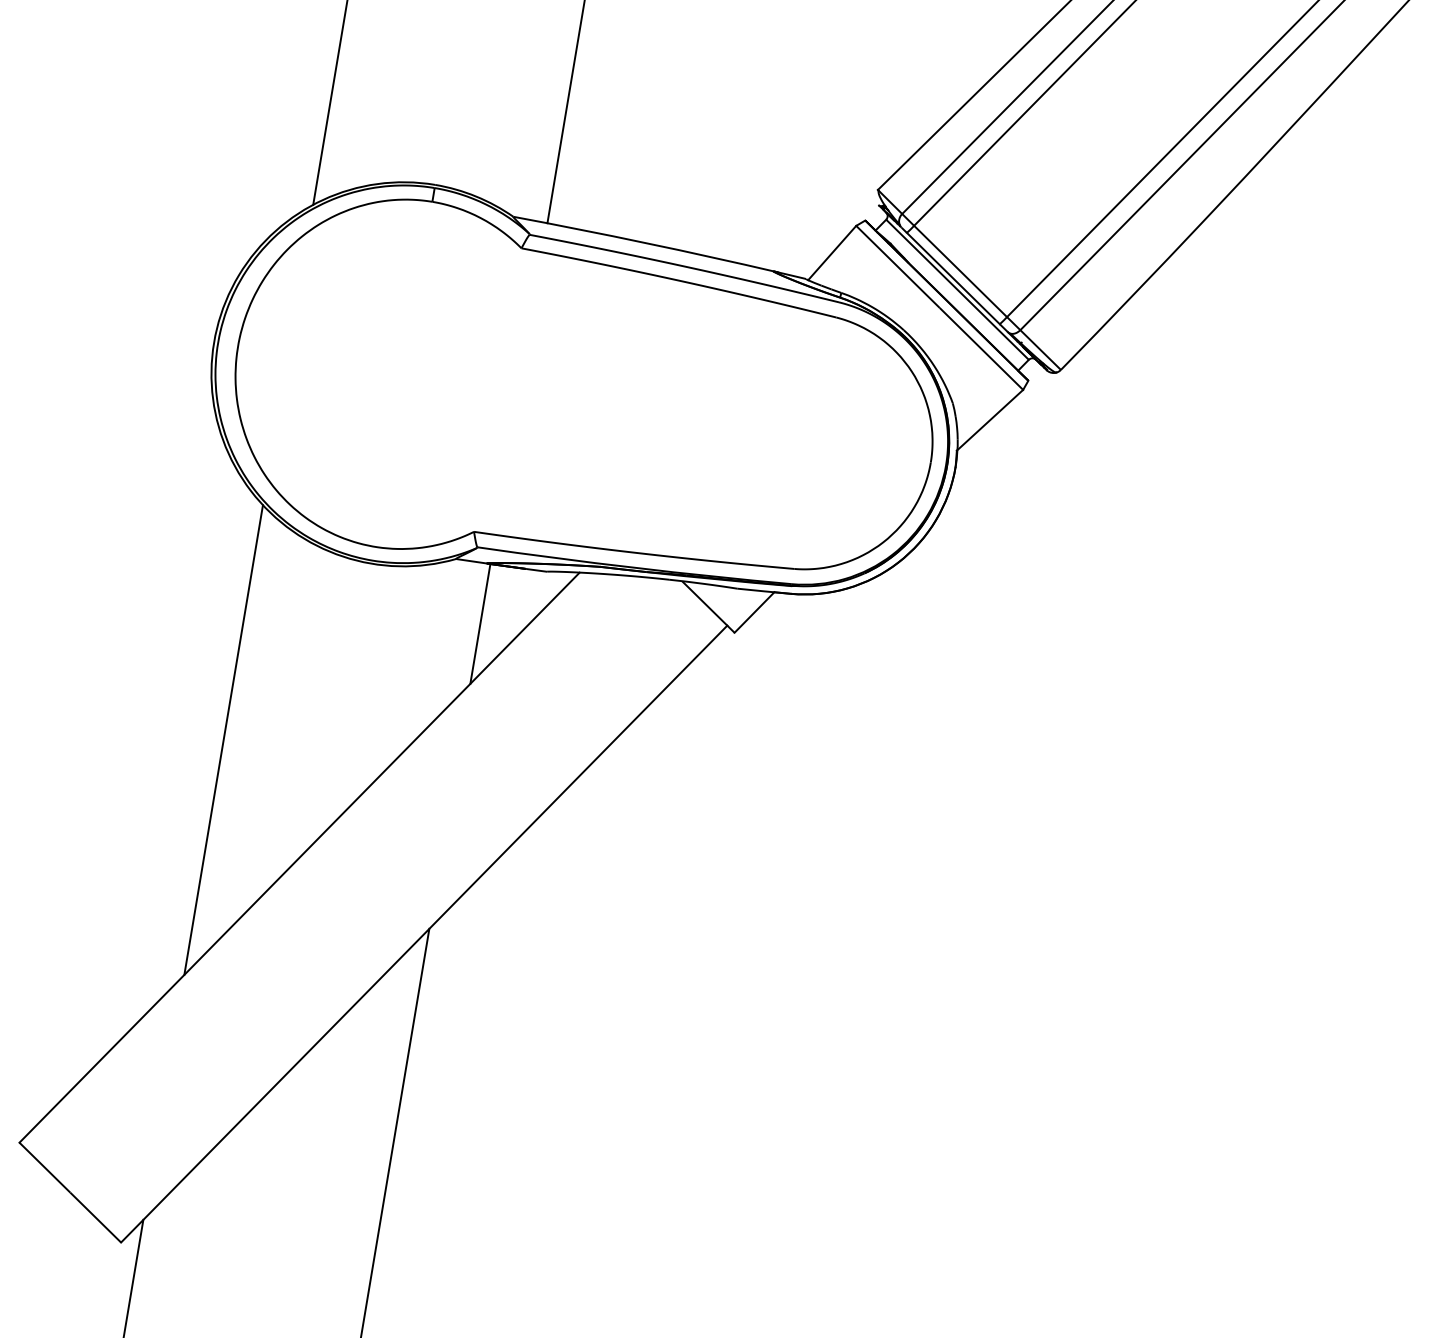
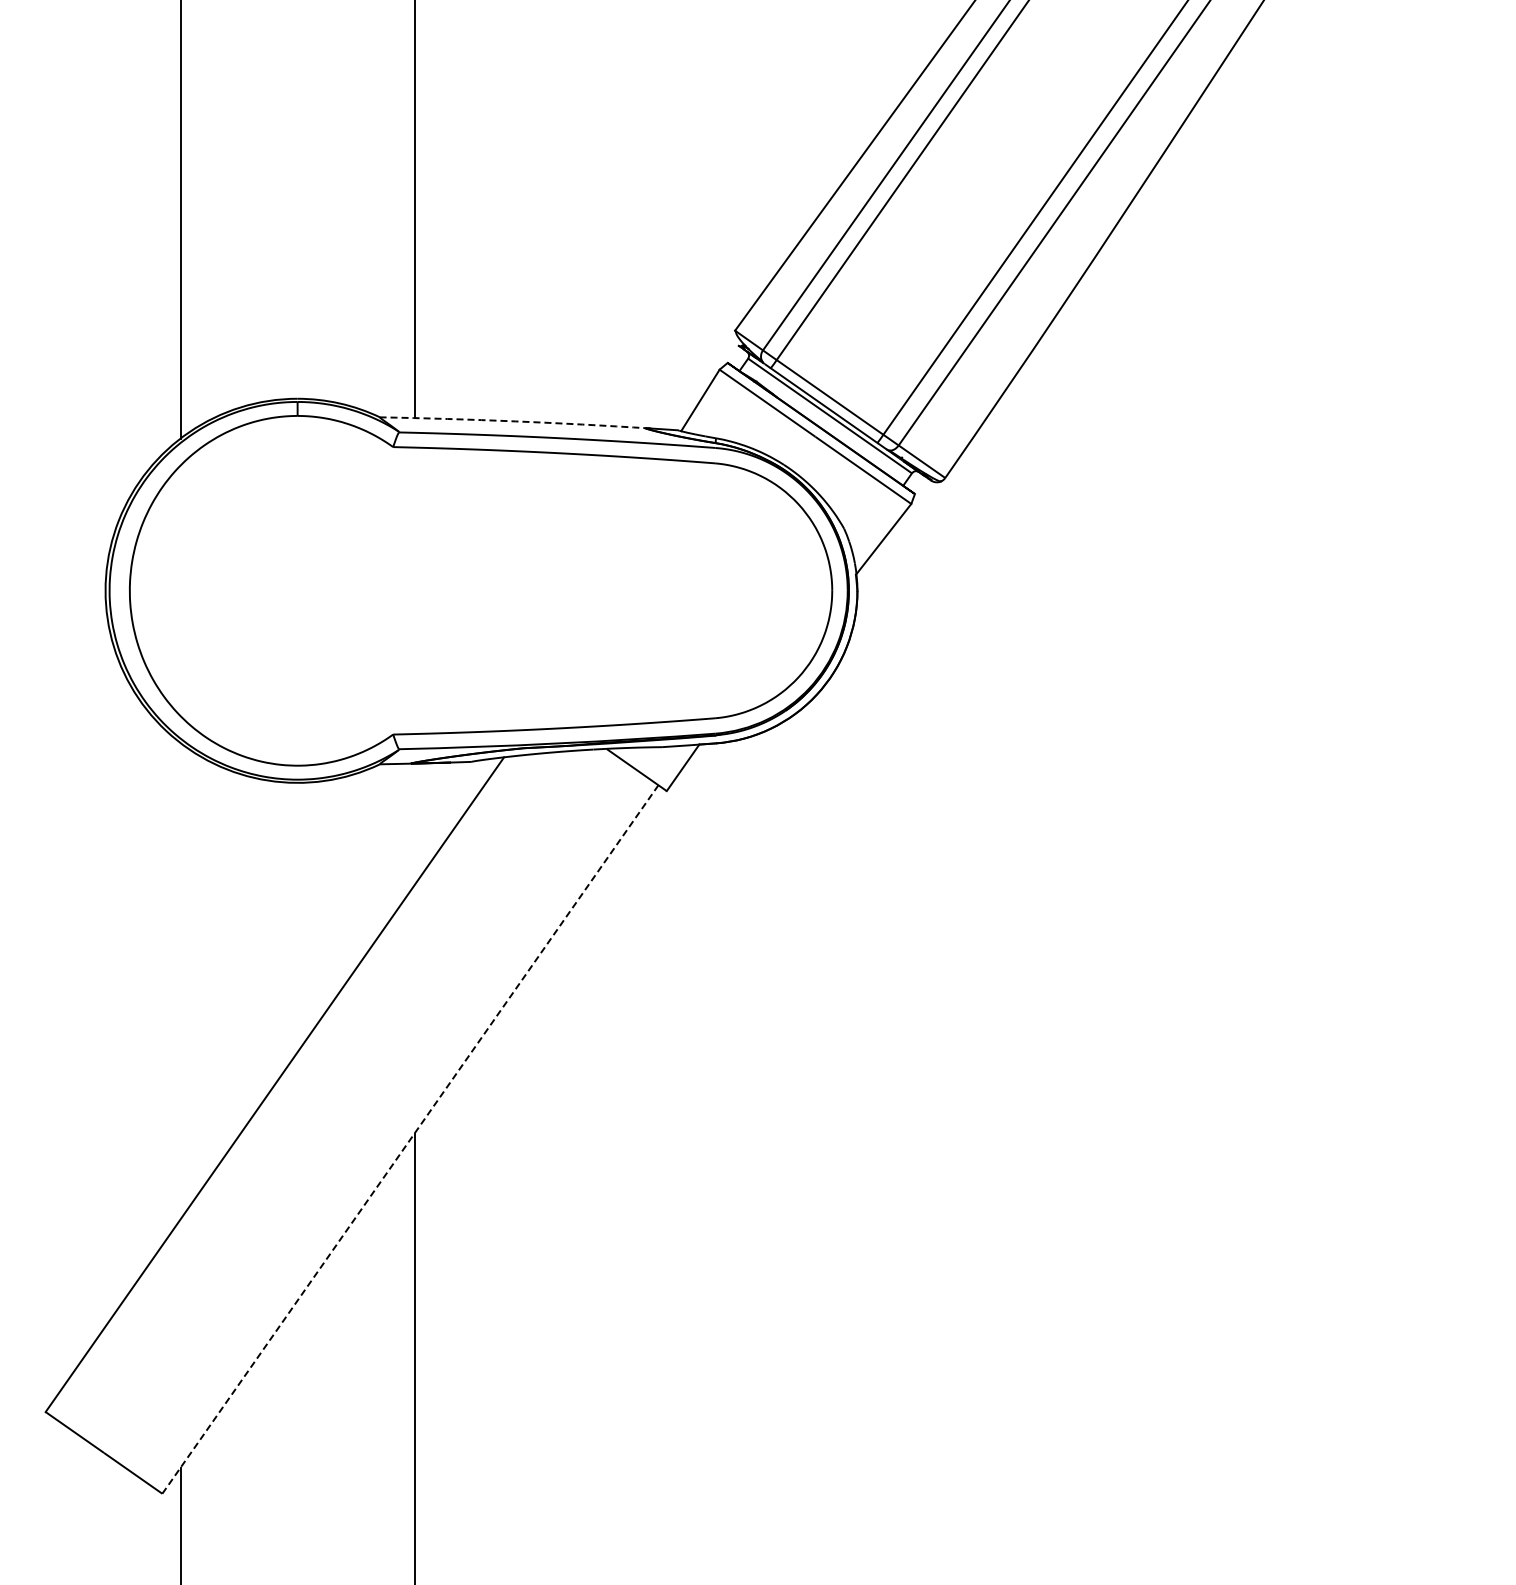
arc: (646, 243) -> (515, 421), solid -> dashed
line: (480, 624) -> (414, 824), removed
line: (223, 740) -> (180, 981), removed
line: (424, 934) -> (410, 1139), solid -> dashed

